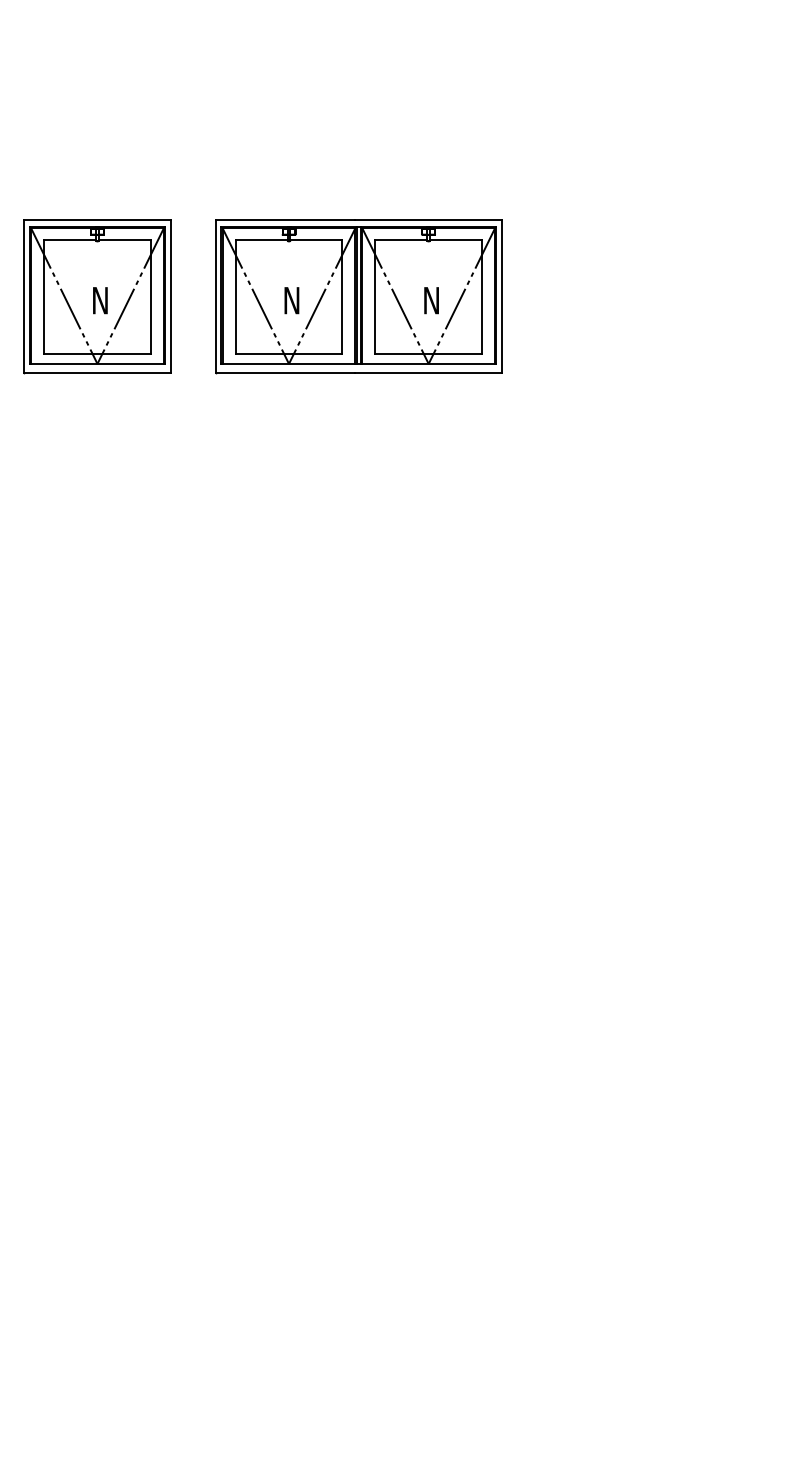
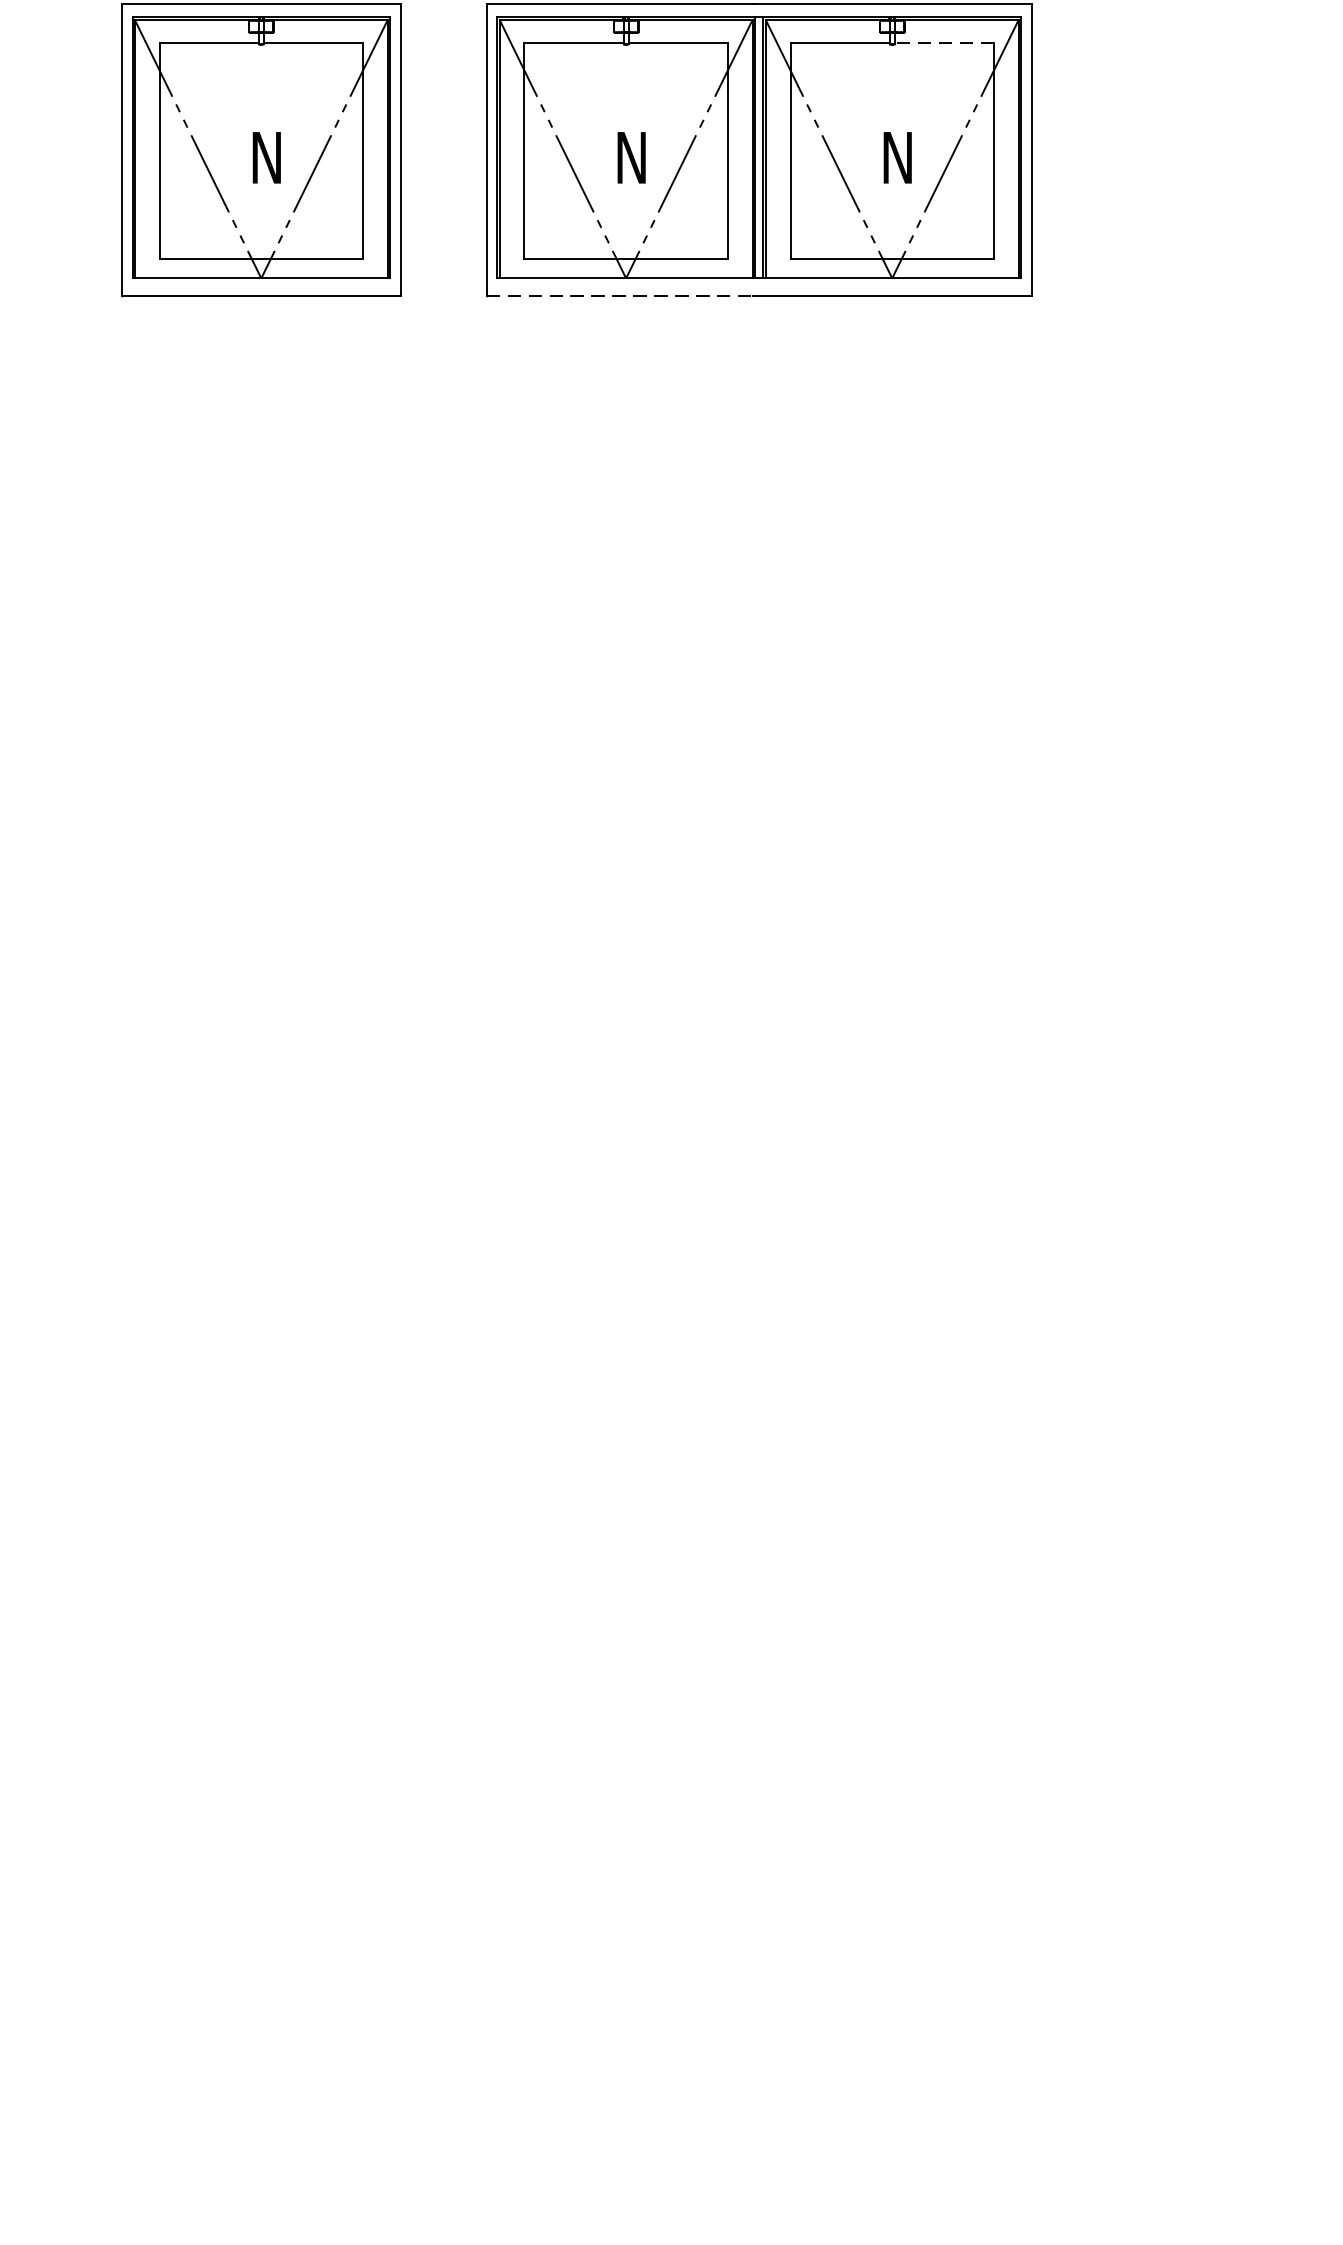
line: (455, 240) -> (943, 43), solid -> dashed
line: (285, 372) -> (619, 294), solid -> dashed

